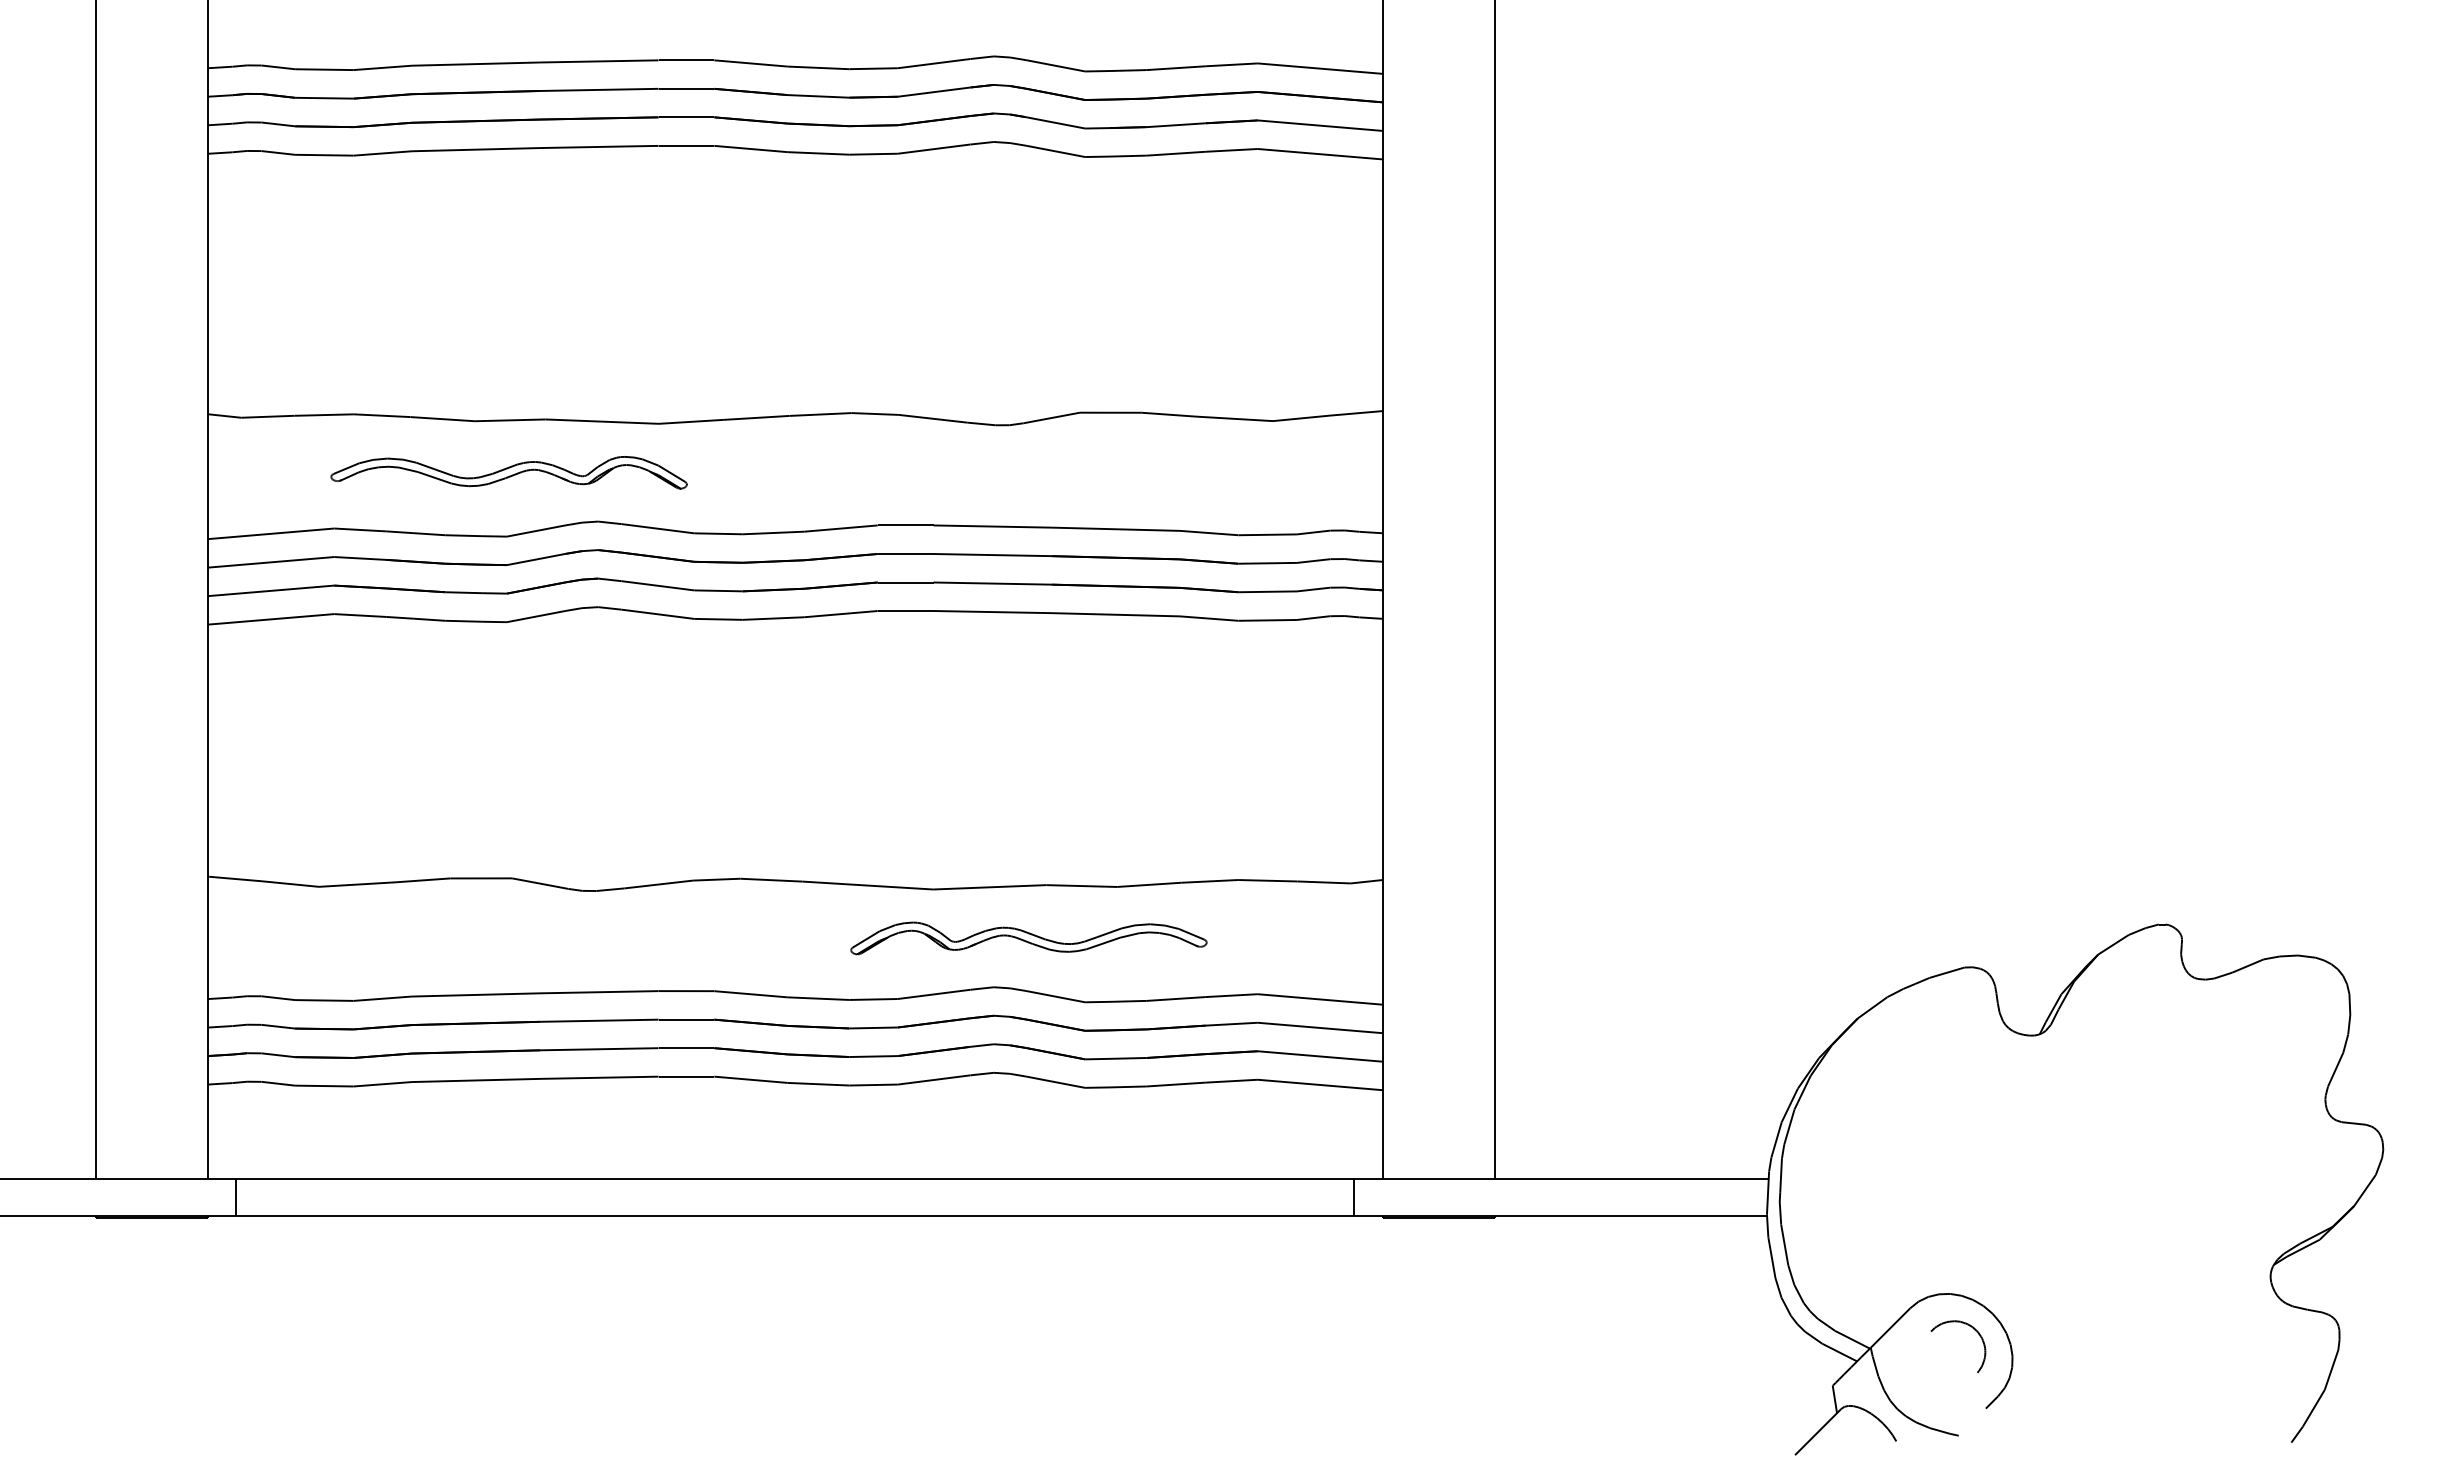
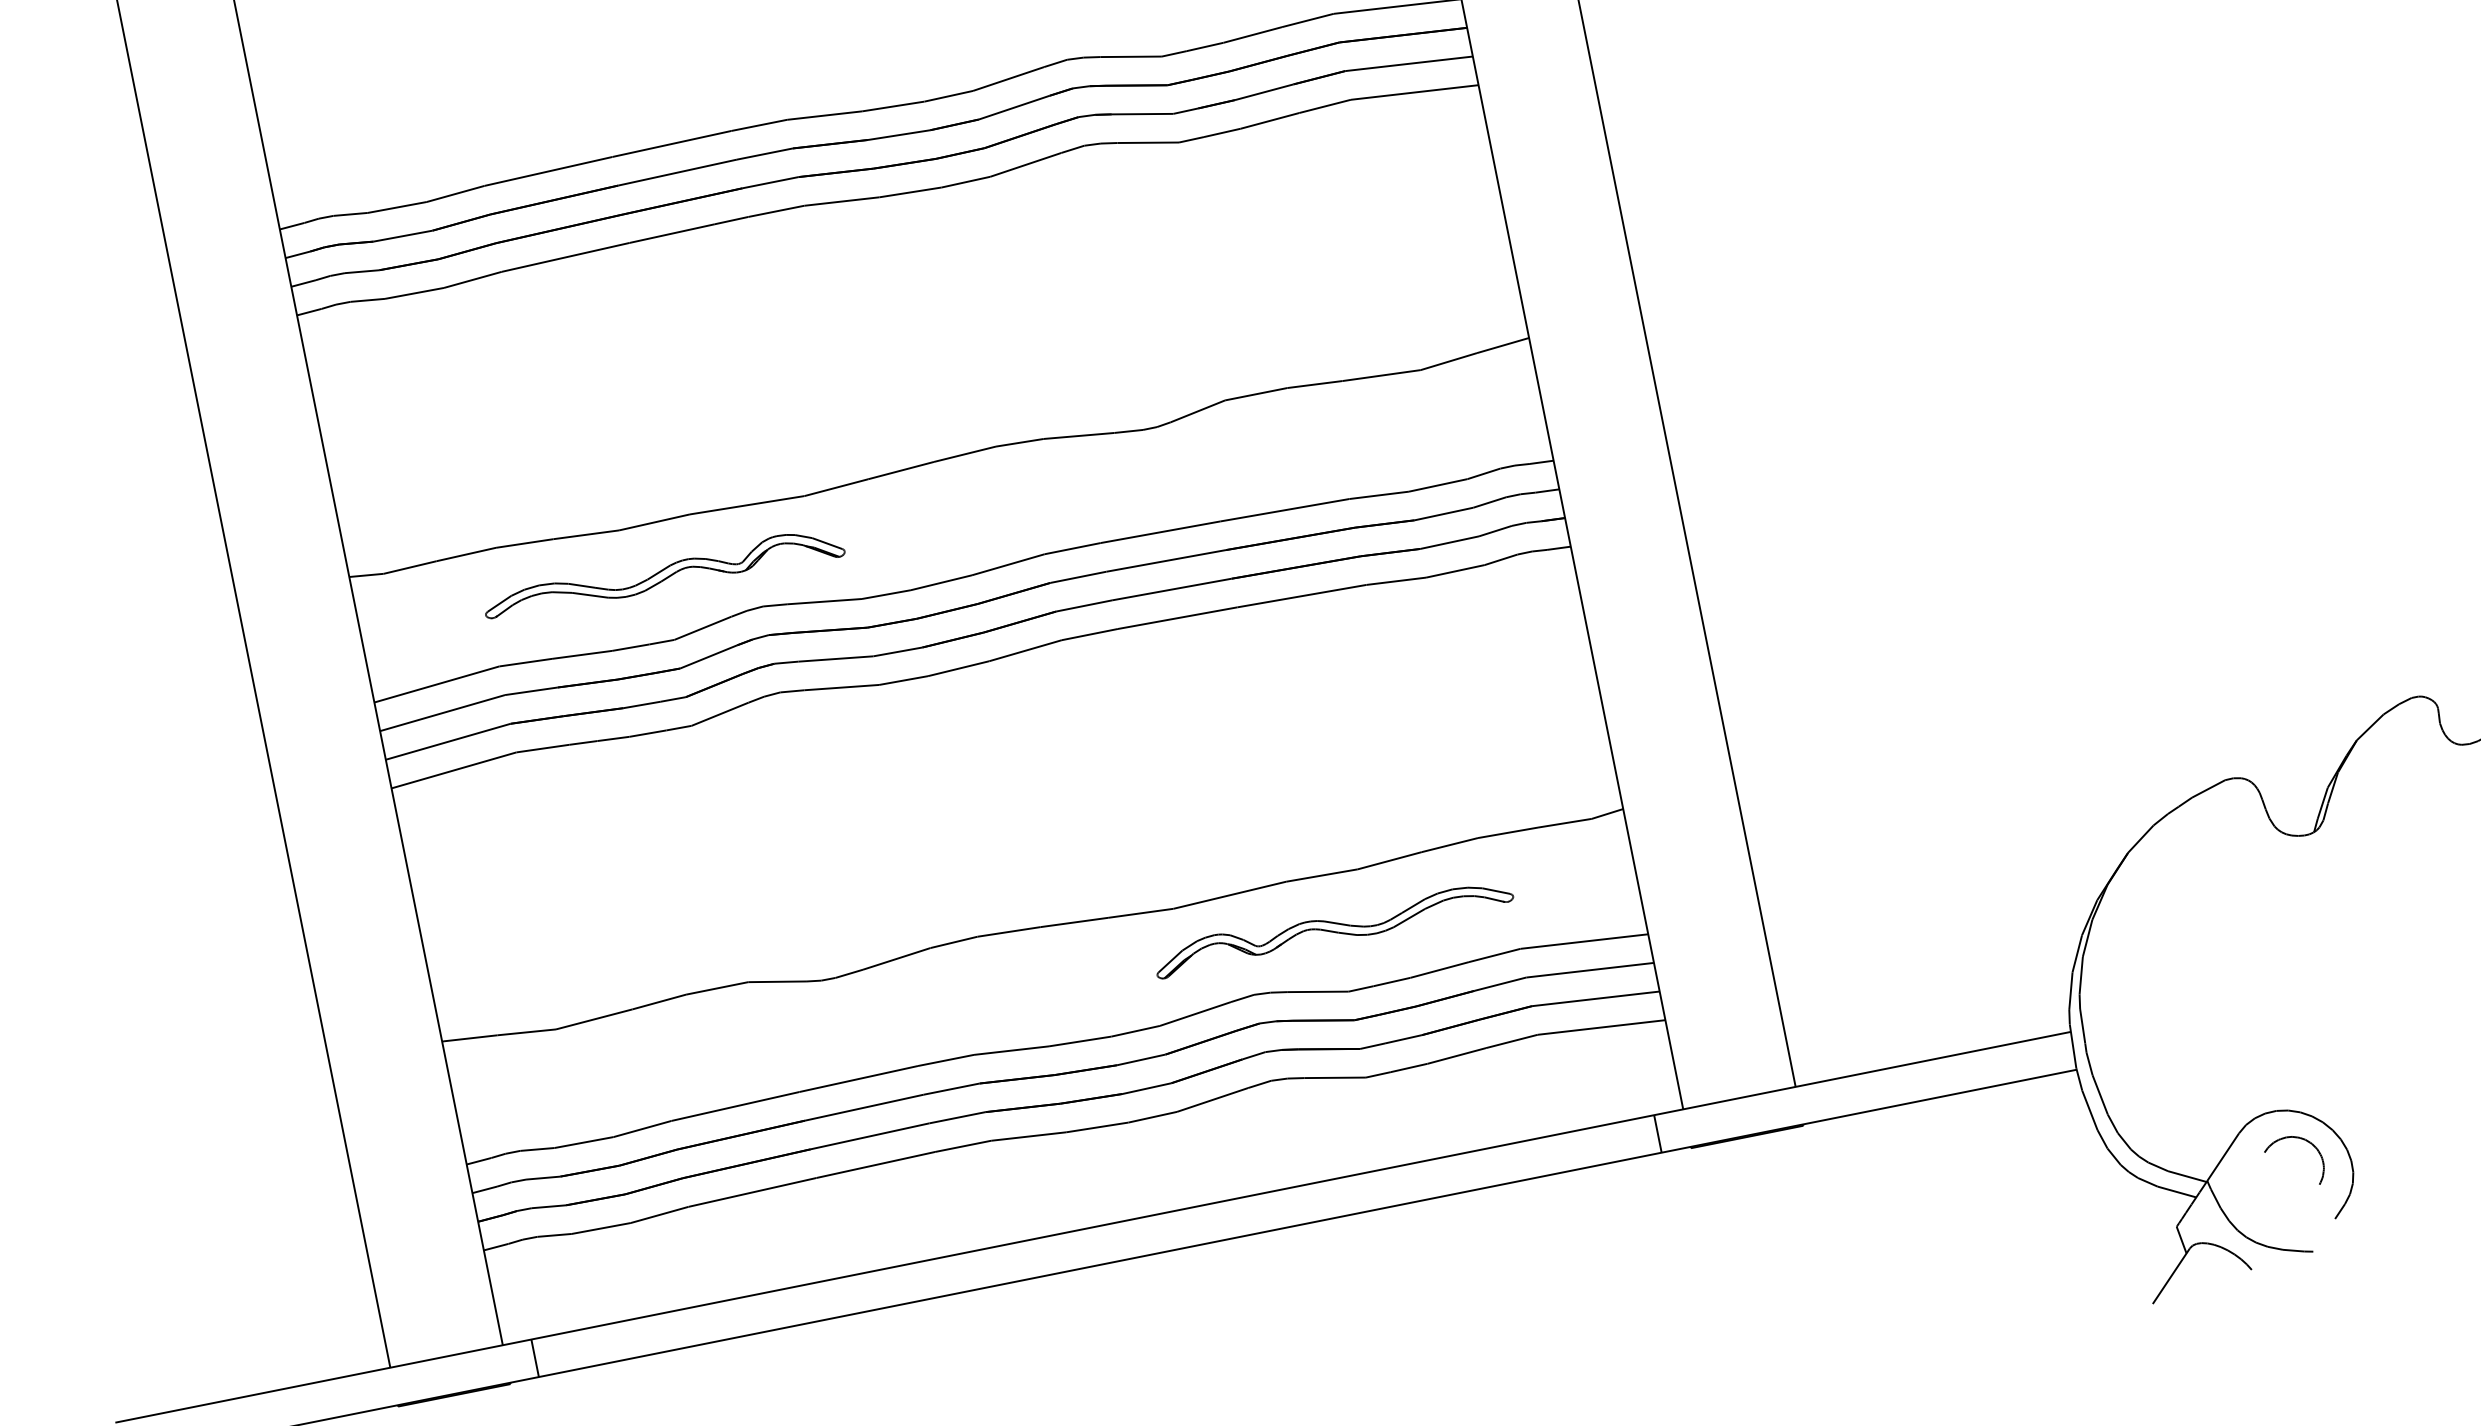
part: (1028, 938) -> (1333, 928), moved

